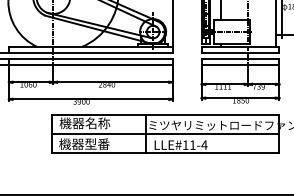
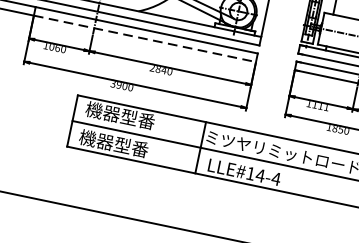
line: (91, 65) -> (145, 39), solid -> dashed
text: (97, 123) -> (137, 119), 機器名称 -> 機器型番
text: (192, 144) -> (260, 174), LLE#11-4 -> LLE#14-4

